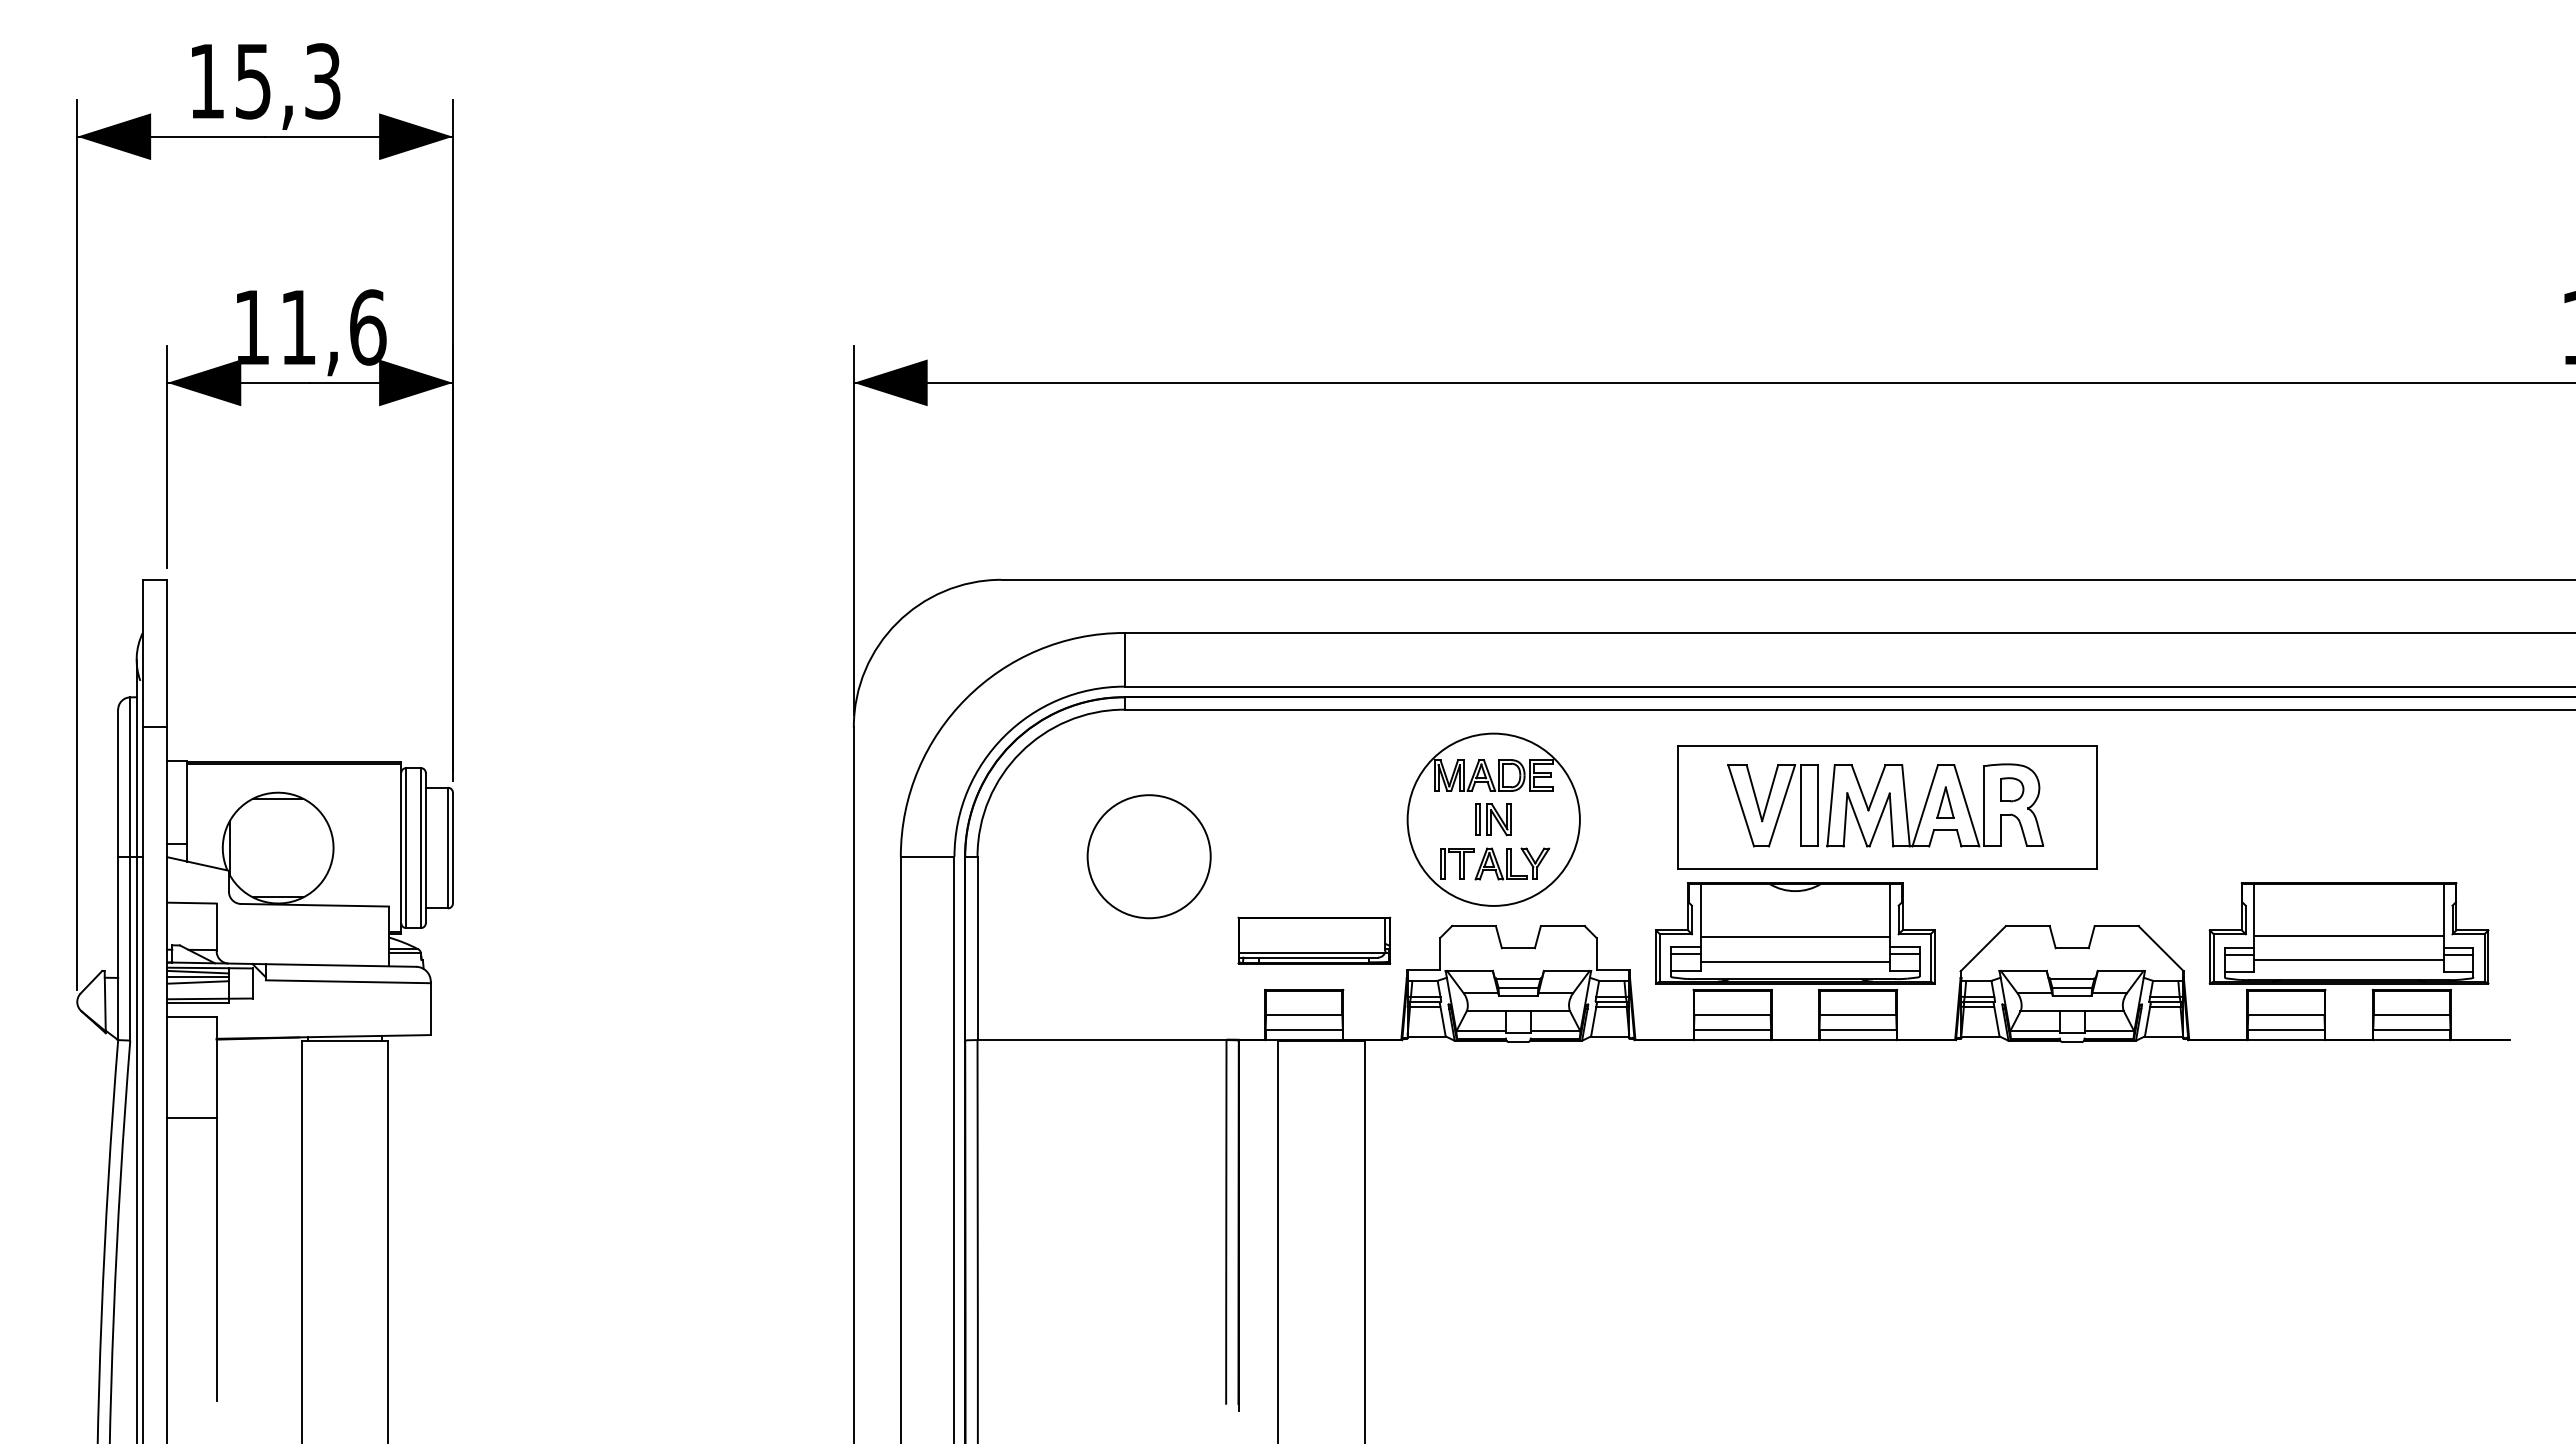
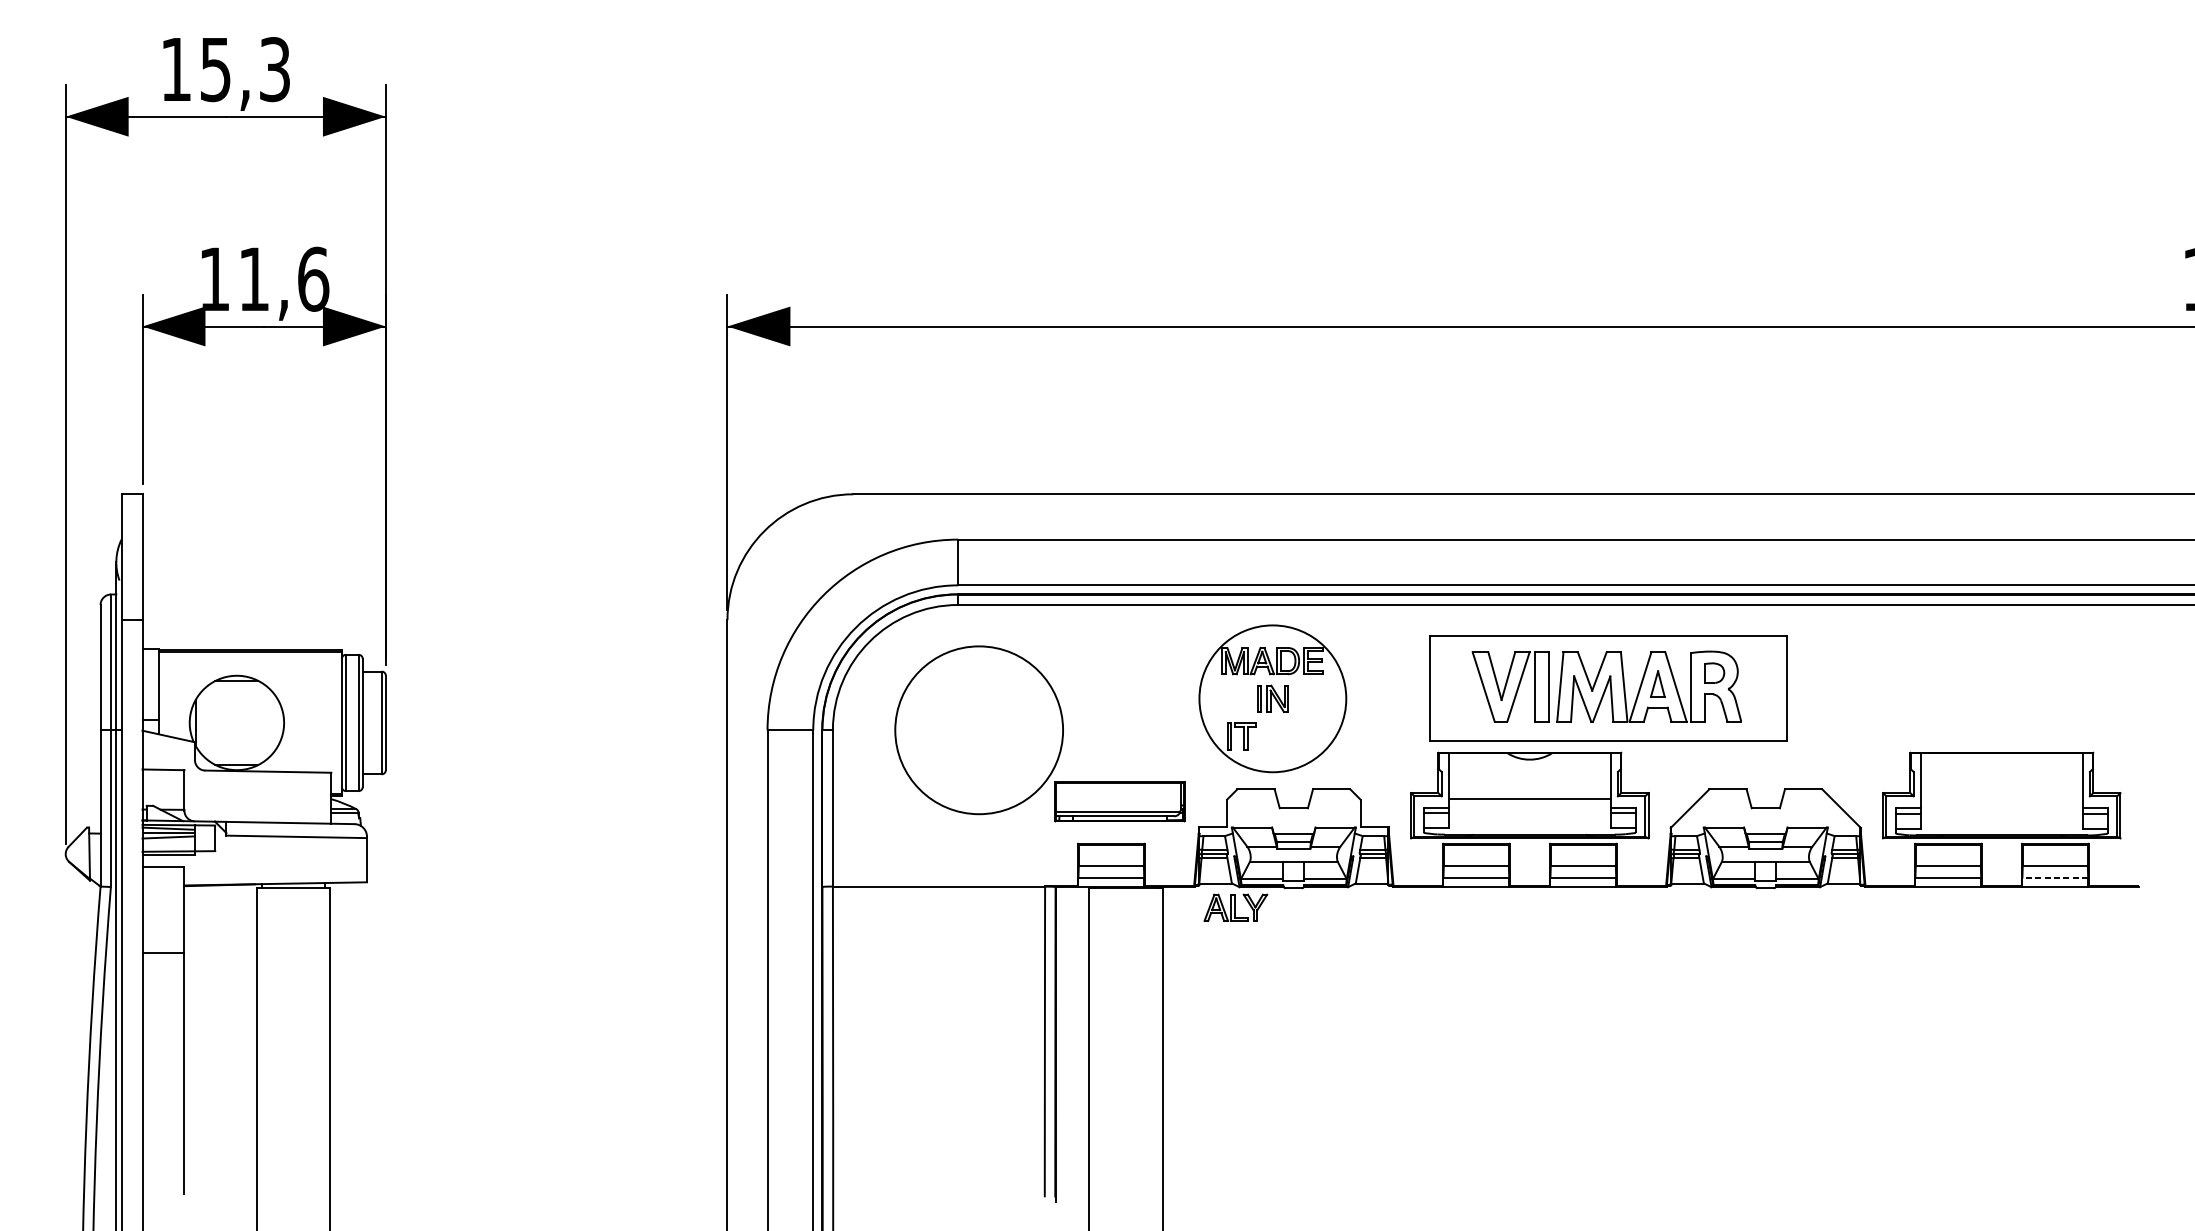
circle: (1148, 856) -> (978, 730), size x1.6
part: (1512, 863) -> (1235, 907), moved
line: (2348, 935) -> (2001, 797), removed
line: (2348, 960) -> (2001, 818), removed
line: (1795, 961) -> (1529, 819), removed
line: (2411, 1029) -> (2054, 877), solid -> dashed

